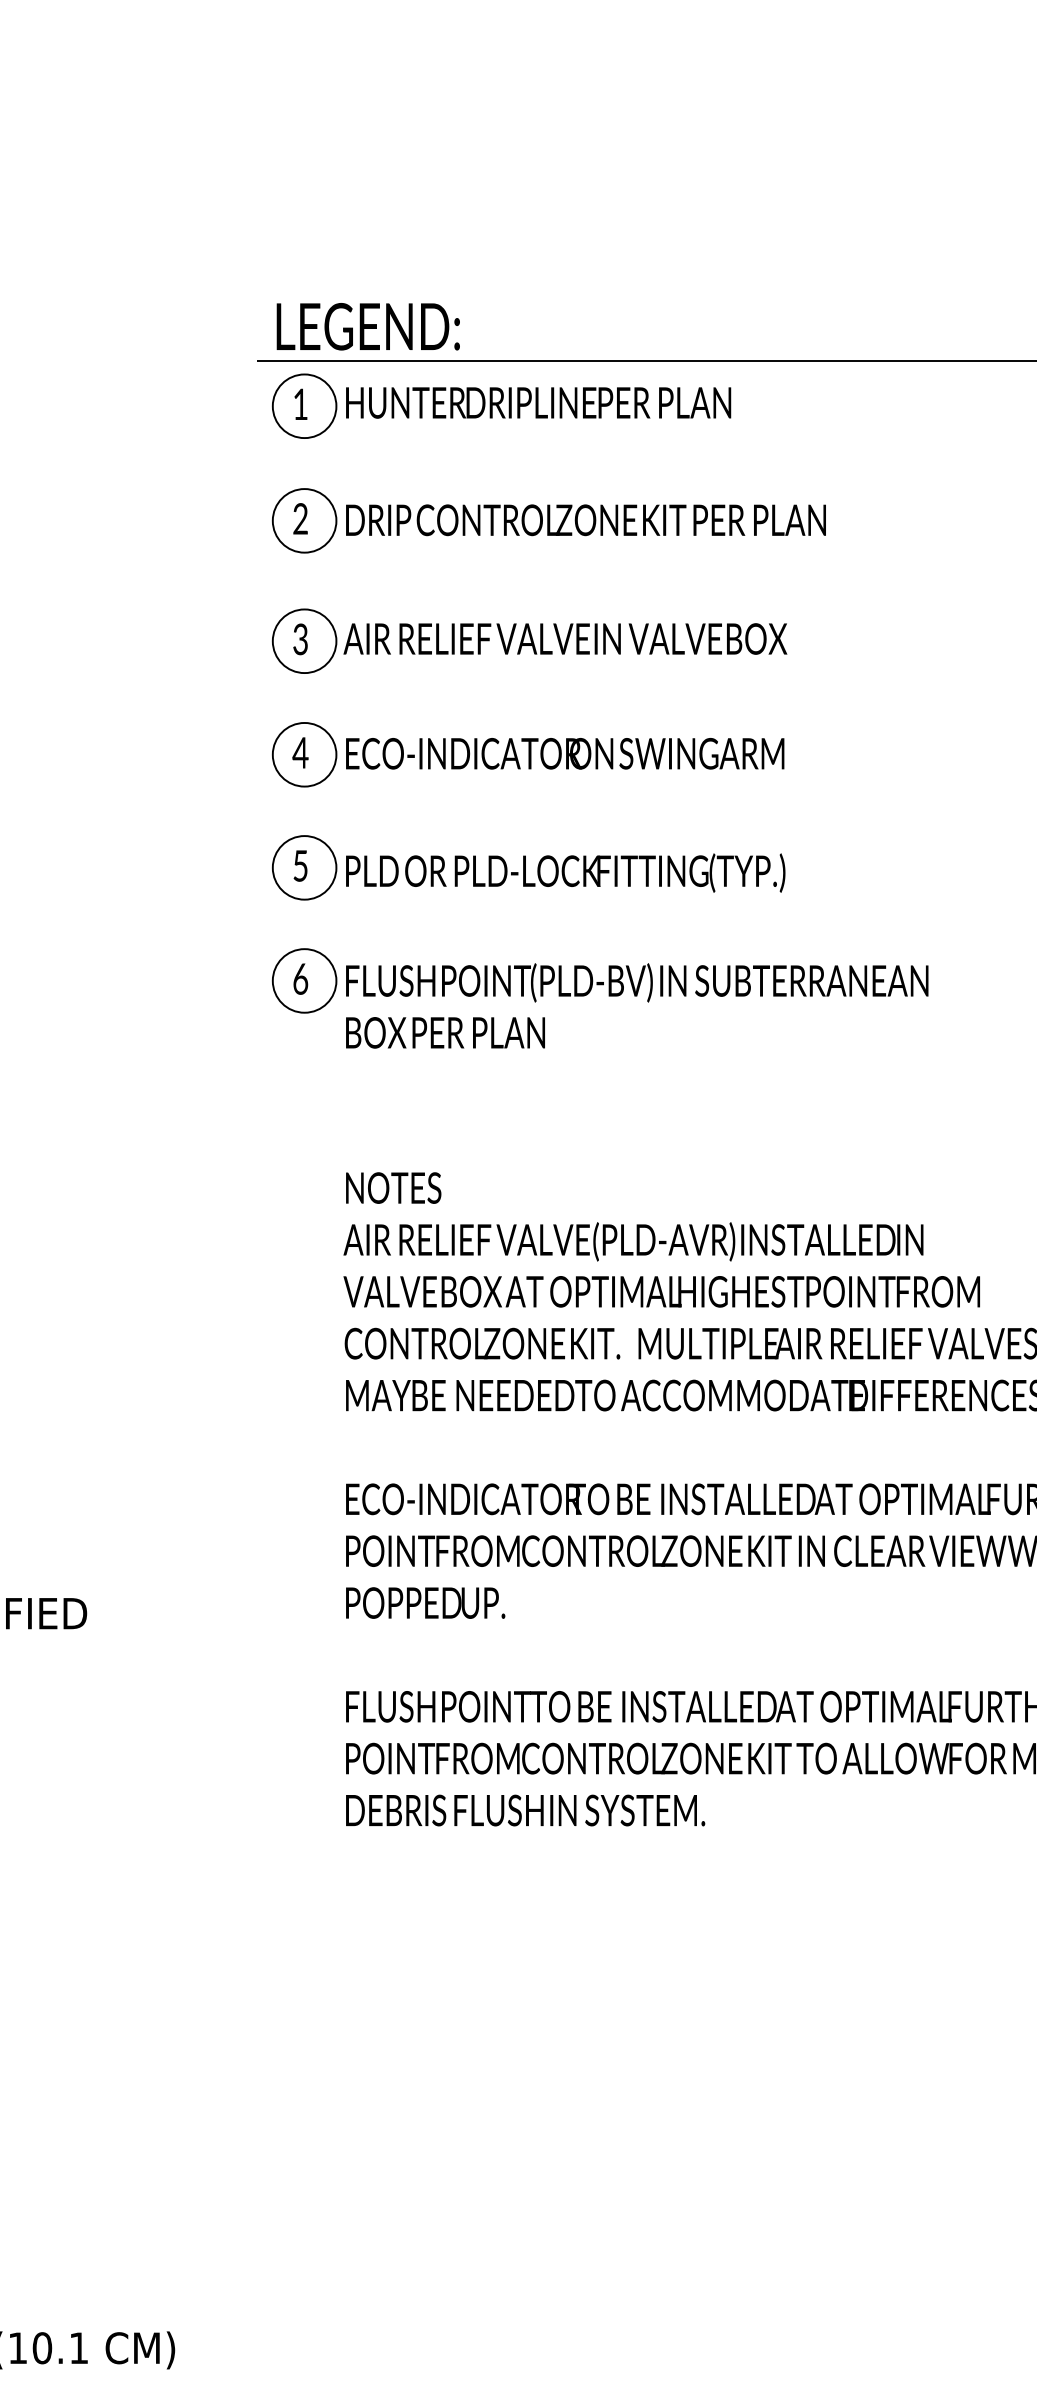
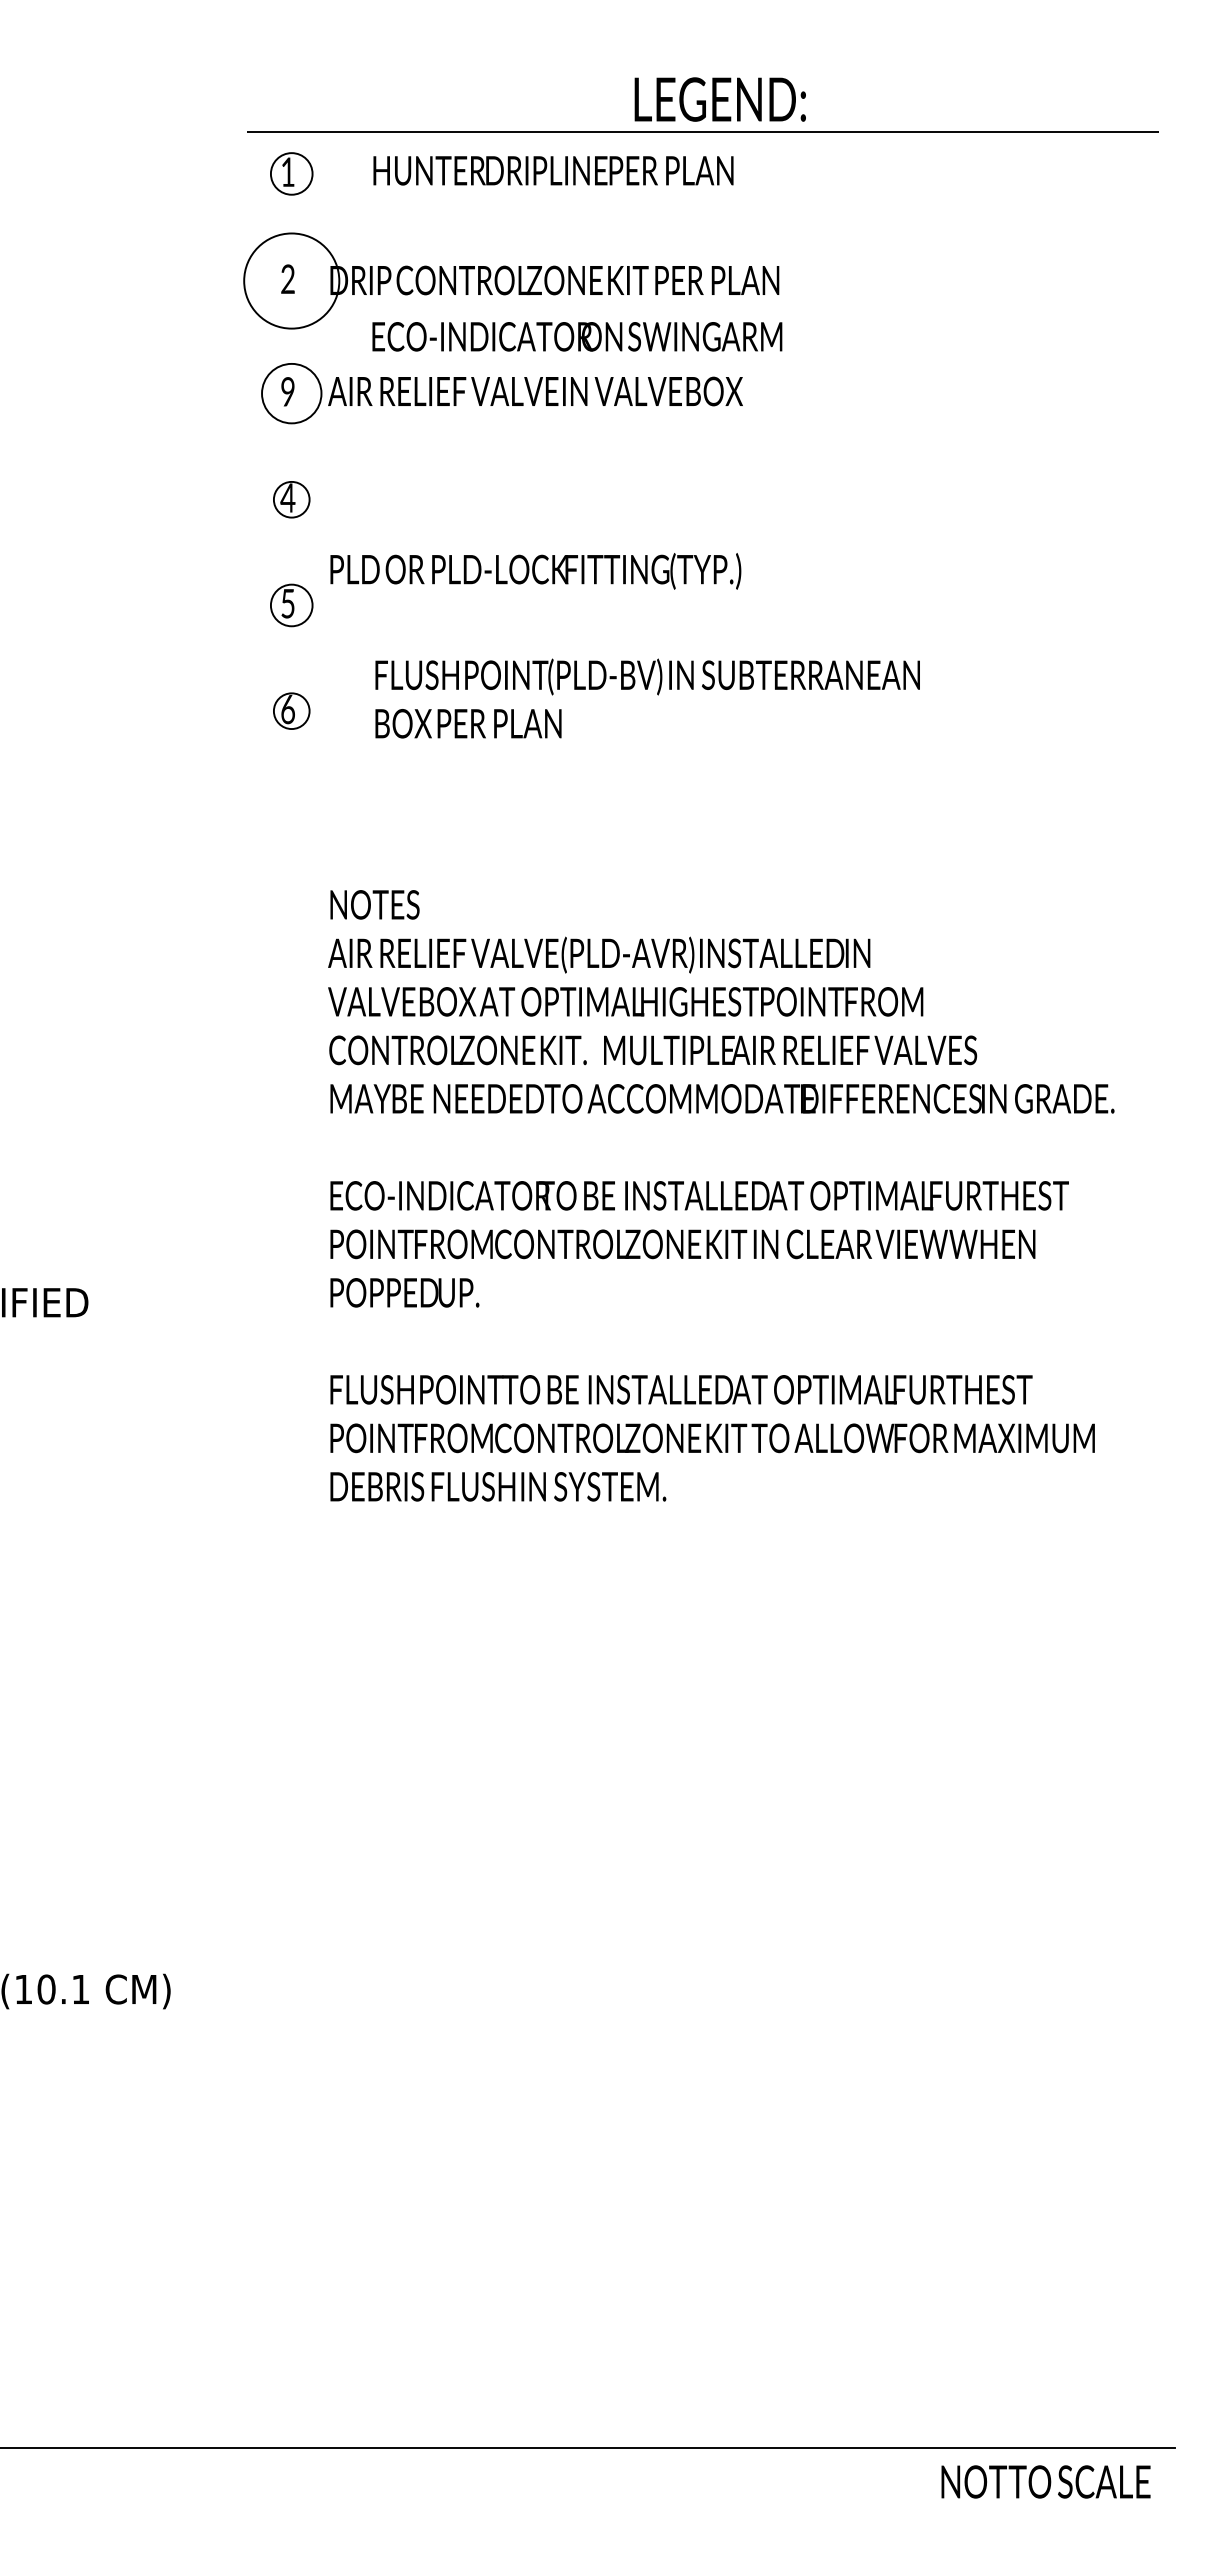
text: (367, 326) -> (719, 99), moved
text: (538, 402) -> (553, 170), moved
circle: (304, 405) -> (291, 173), size x0.7
circle: (304, 520) -> (291, 280), size x1.6
text: (300, 638) -> (287, 391), 3 -> 9
text: (565, 753) -> (577, 336), moved
circle: (304, 754) -> (291, 499), size x0.6
circle: (304, 867) -> (291, 605), size x0.7
text: (565, 873) -> (535, 571), moved
circle: (304, 980) -> (291, 710), size x0.6
text: (636, 1005) -> (647, 698), moved

